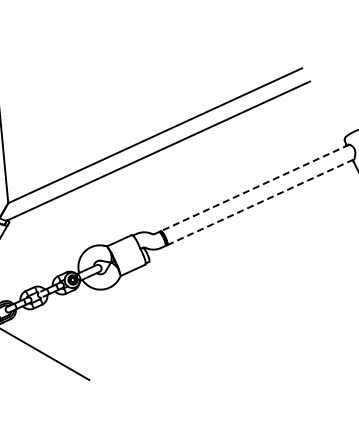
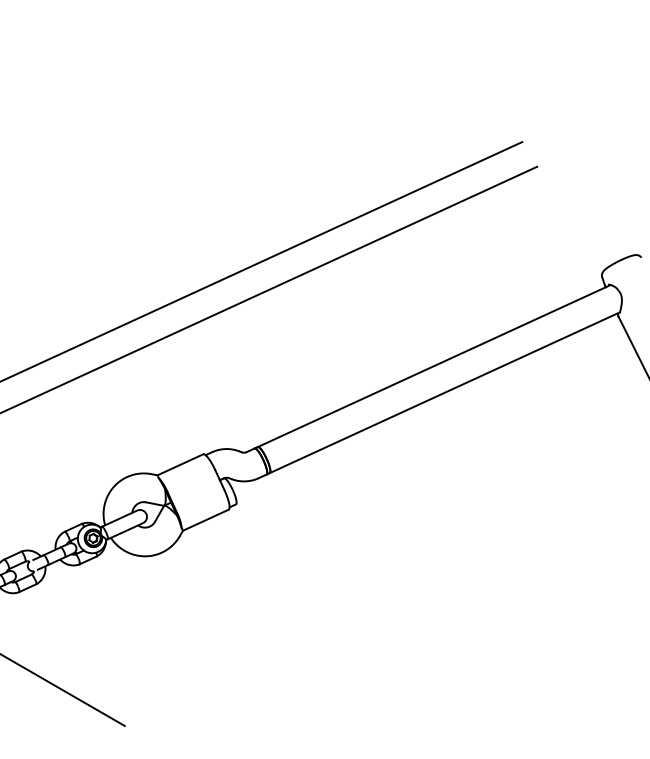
line: (255, 187) -> (434, 365), dashed -> solid
line: (260, 202) -> (444, 393), dashed -> solid

